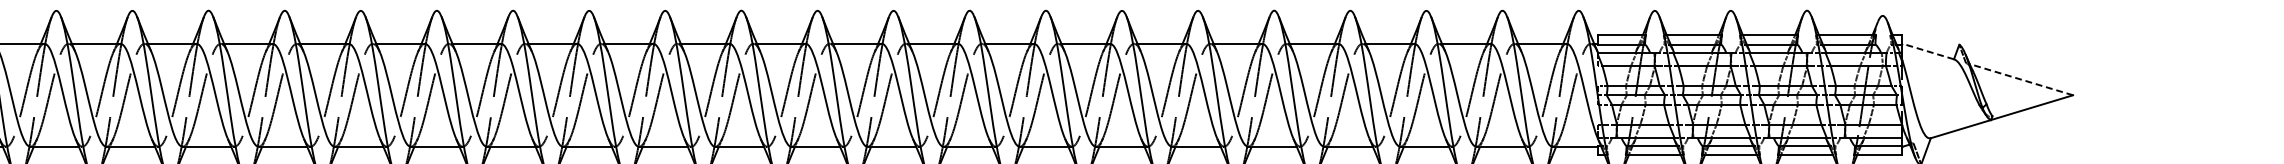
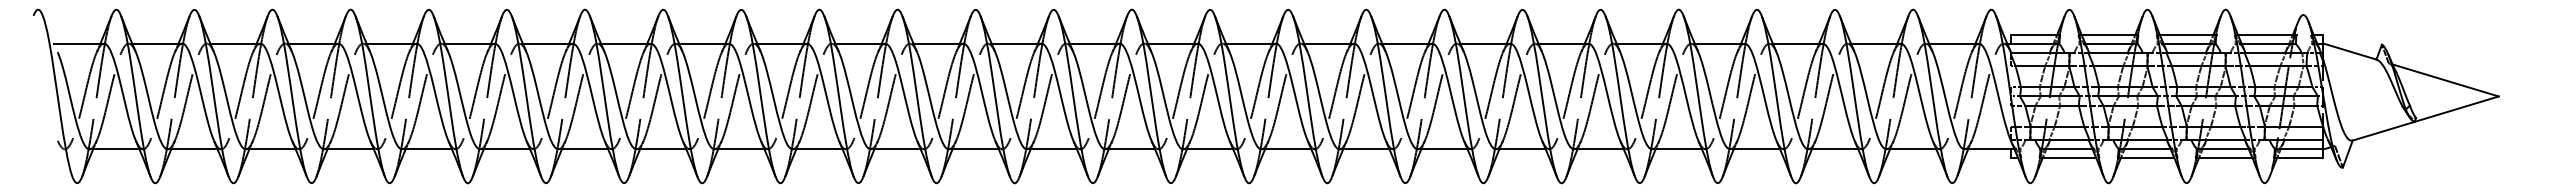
line: (1927, 51) -> (2349, 51), dashed -> solid
line: (2021, 79) -> (2445, 80), dashed -> solid

